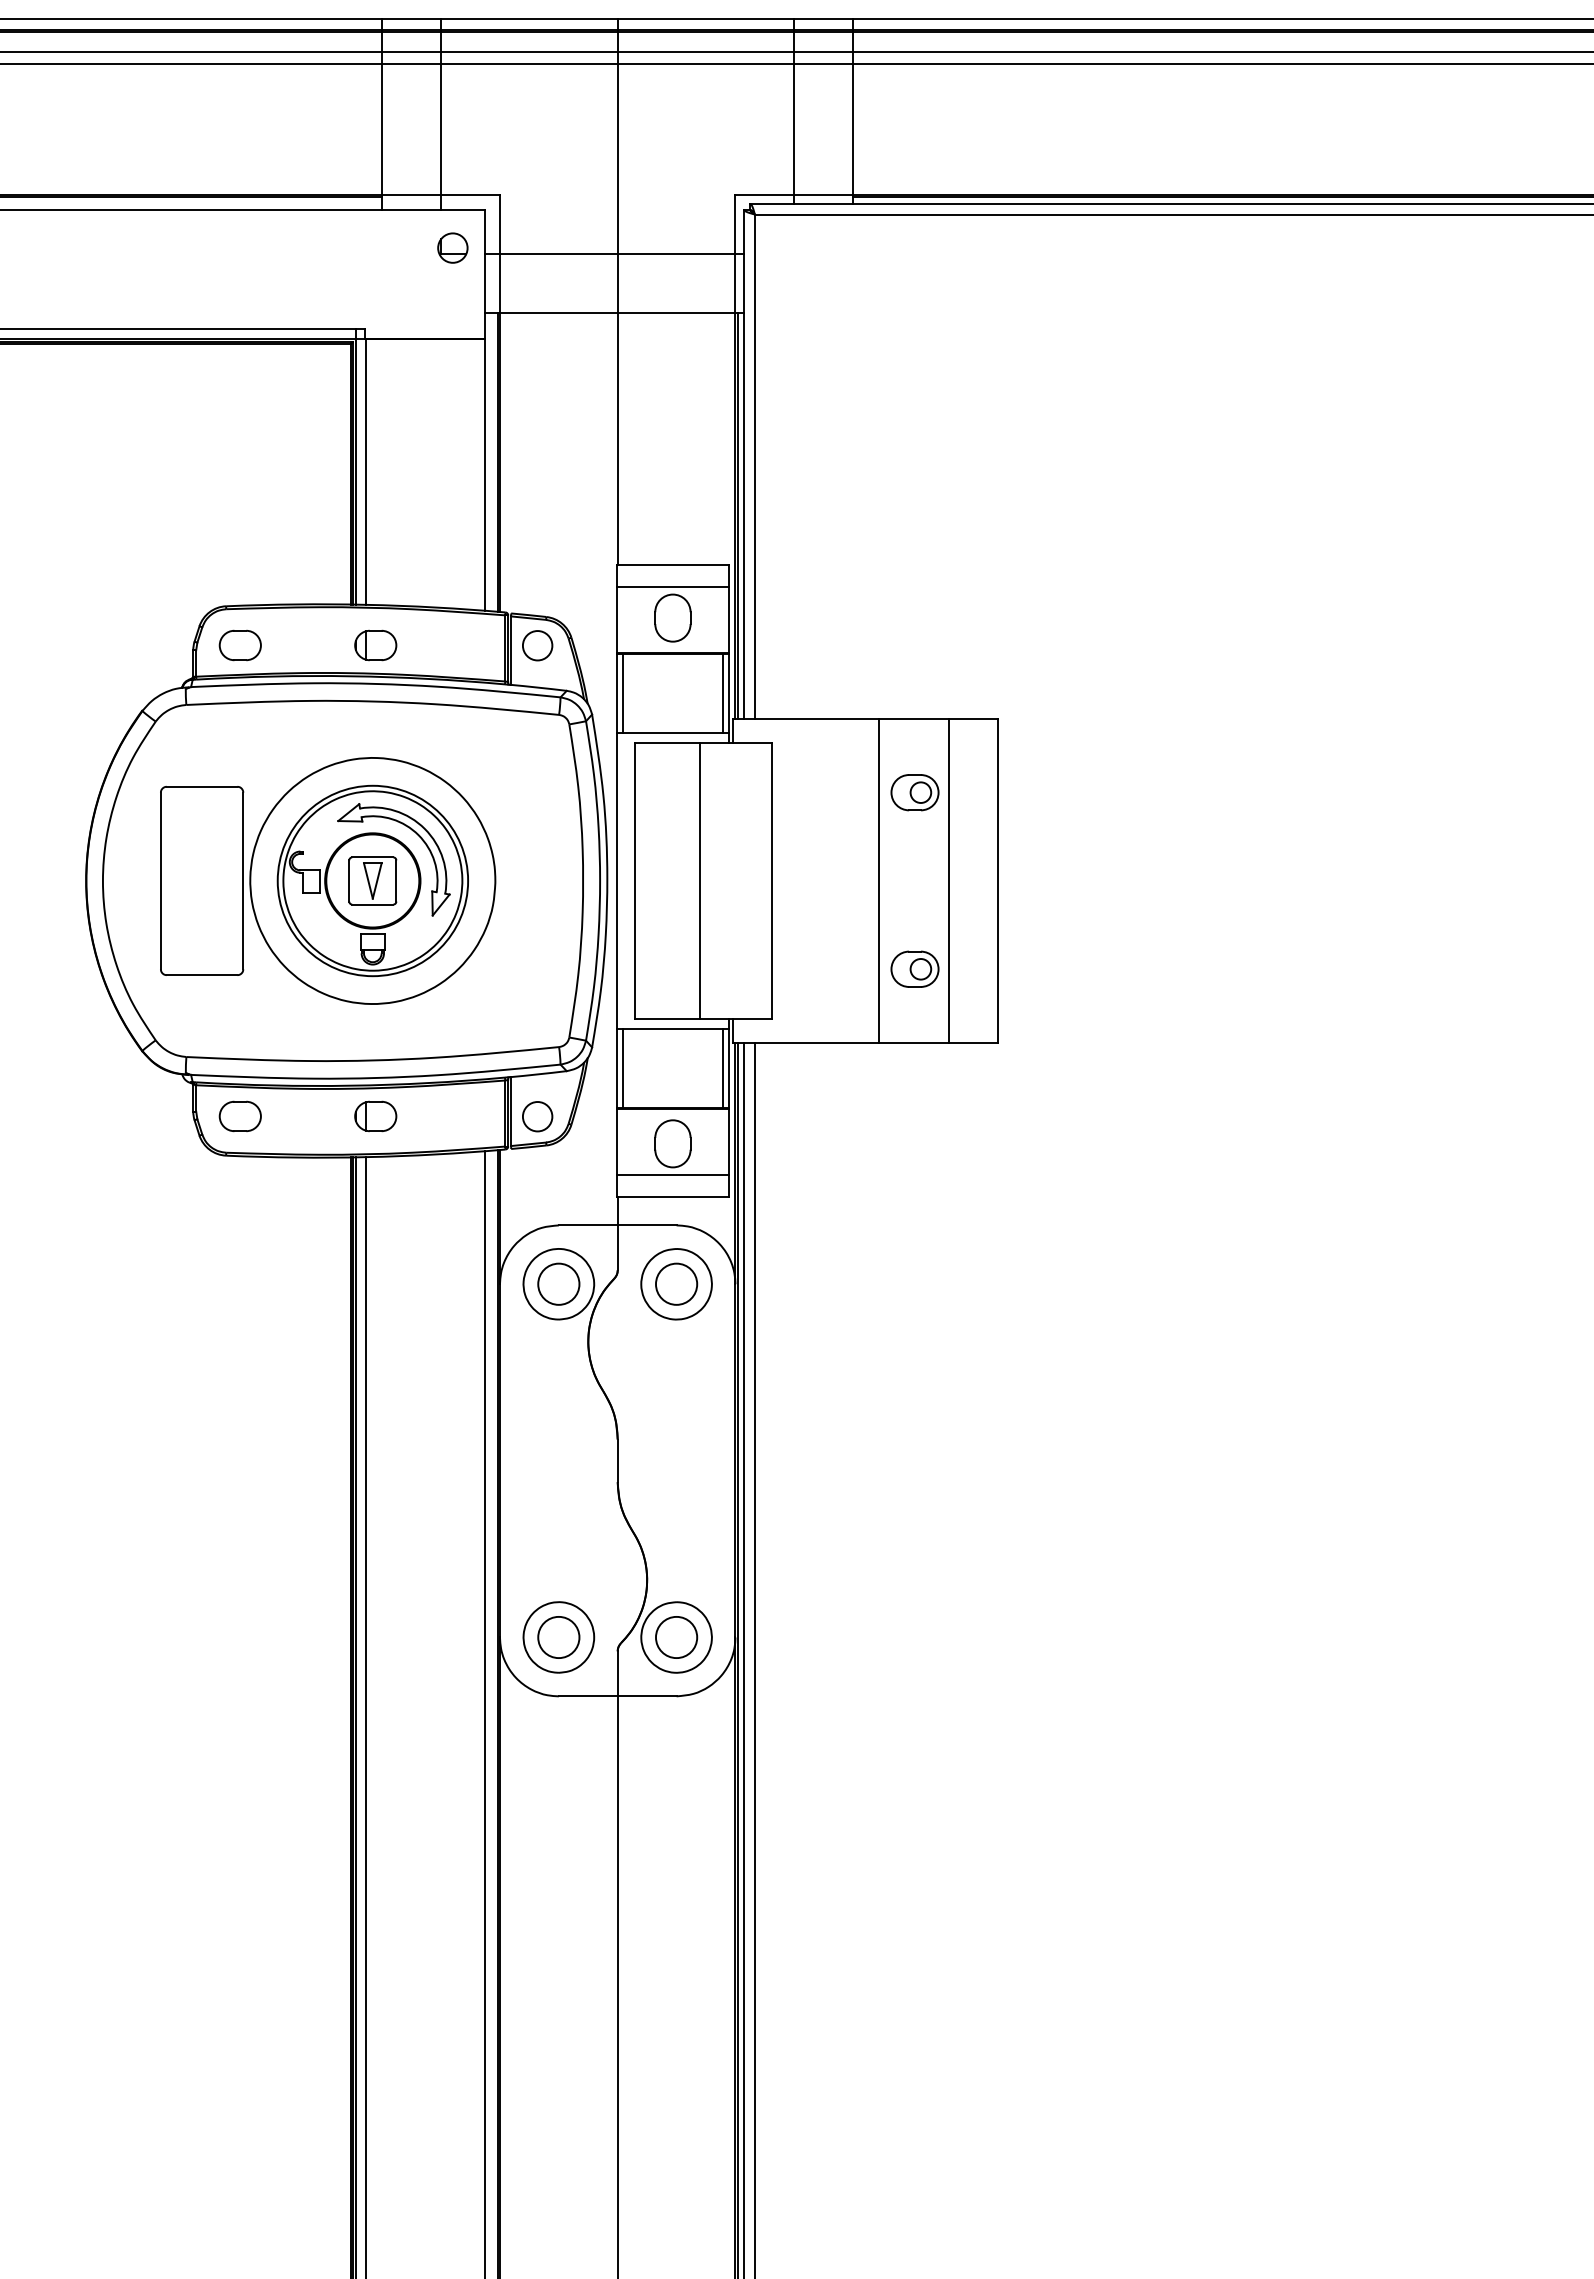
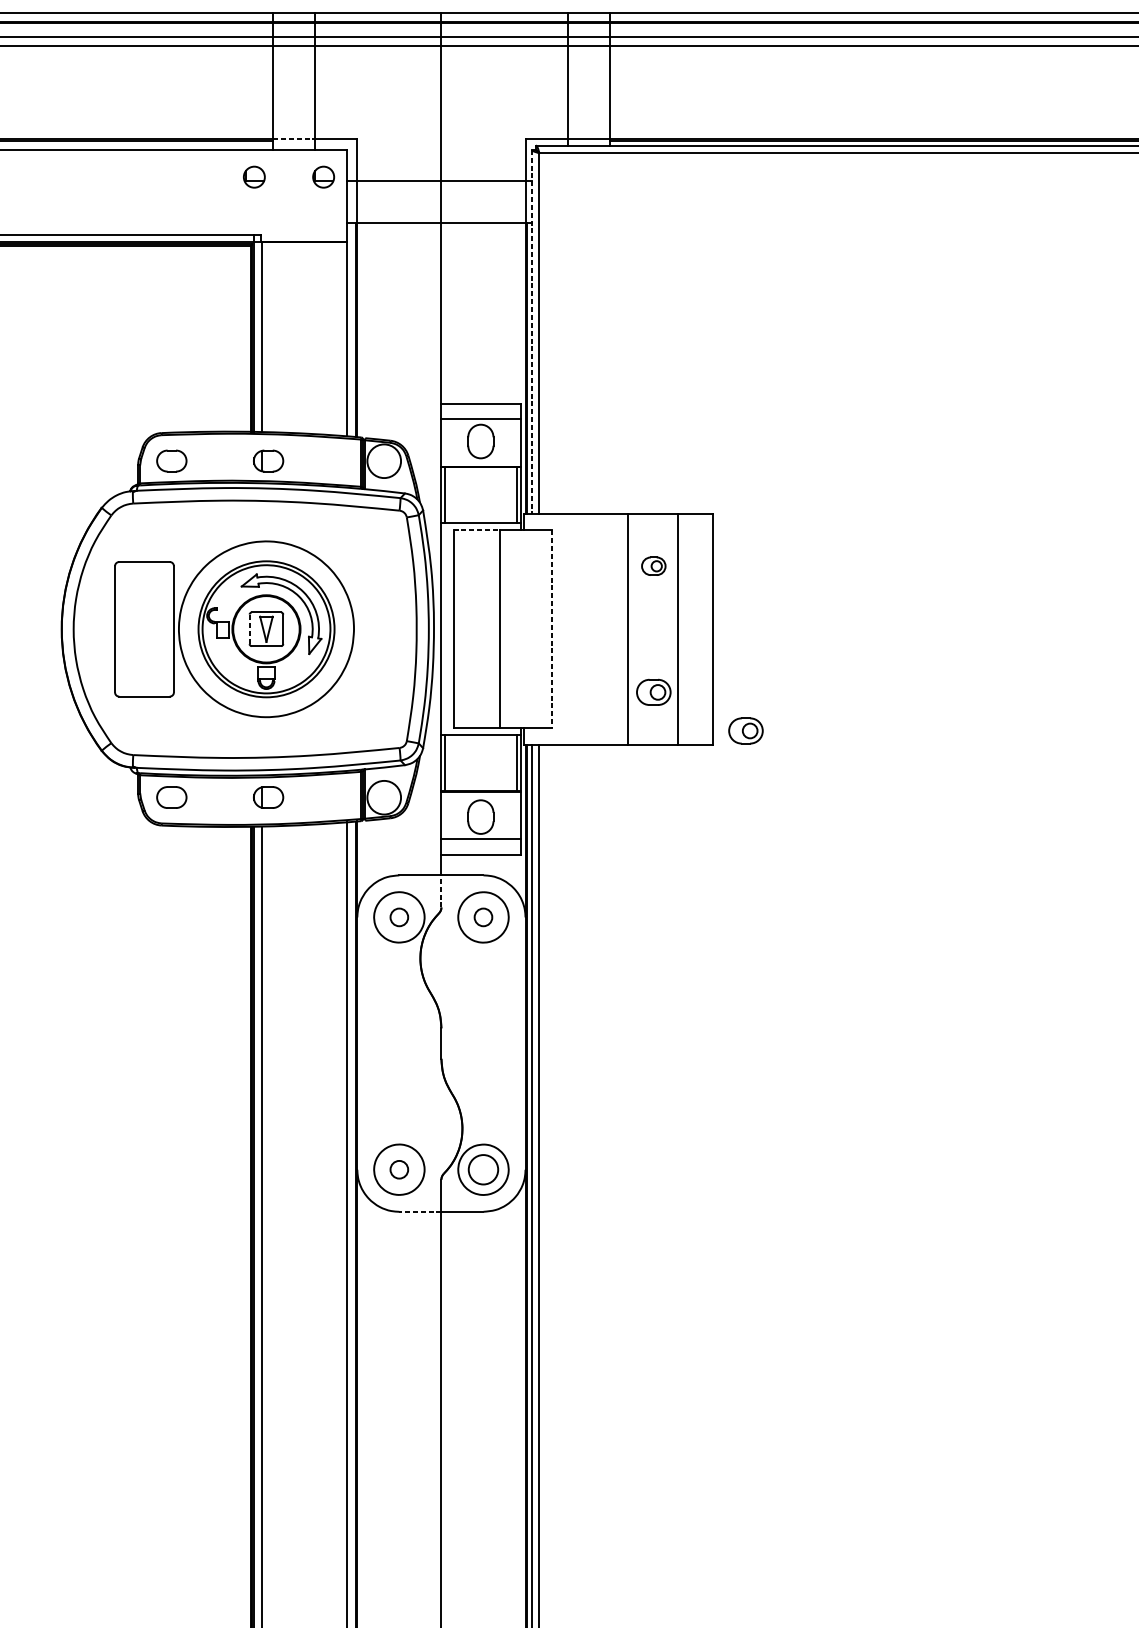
line: (412, 195) -> (294, 139), solid -> dashed
part: (355, 247) -> (254, 176), added
line: (744, 464) -> (531, 331), solid -> dashed
circle: (537, 645) -> (384, 461), size x1.6
line: (667, 742) -> (476, 530), solid -> dashed
part: (914, 792) -> (653, 566), size x0.7
line: (349, 881) -> (249, 629), solid -> dashed
line: (772, 881) -> (551, 629), solid -> dashed
part: (1043, 1022) -> (745, 730), added
circle: (537, 1116) -> (384, 797), size x1.6
line: (617, 1247) -> (441, 891), solid -> dashed
circle: (558, 1283) -> (399, 916), size x0.6
circle: (676, 1283) -> (483, 916), size x0.6
circle: (558, 1637) -> (399, 1169), size x0.6
line: (587, 1696) -> (419, 1211), solid -> dashed

